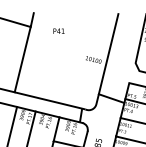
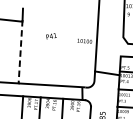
text: (58, 30) -> (50, 35), moved
line: (22, 58) -> (20, 51), solid -> dashed

